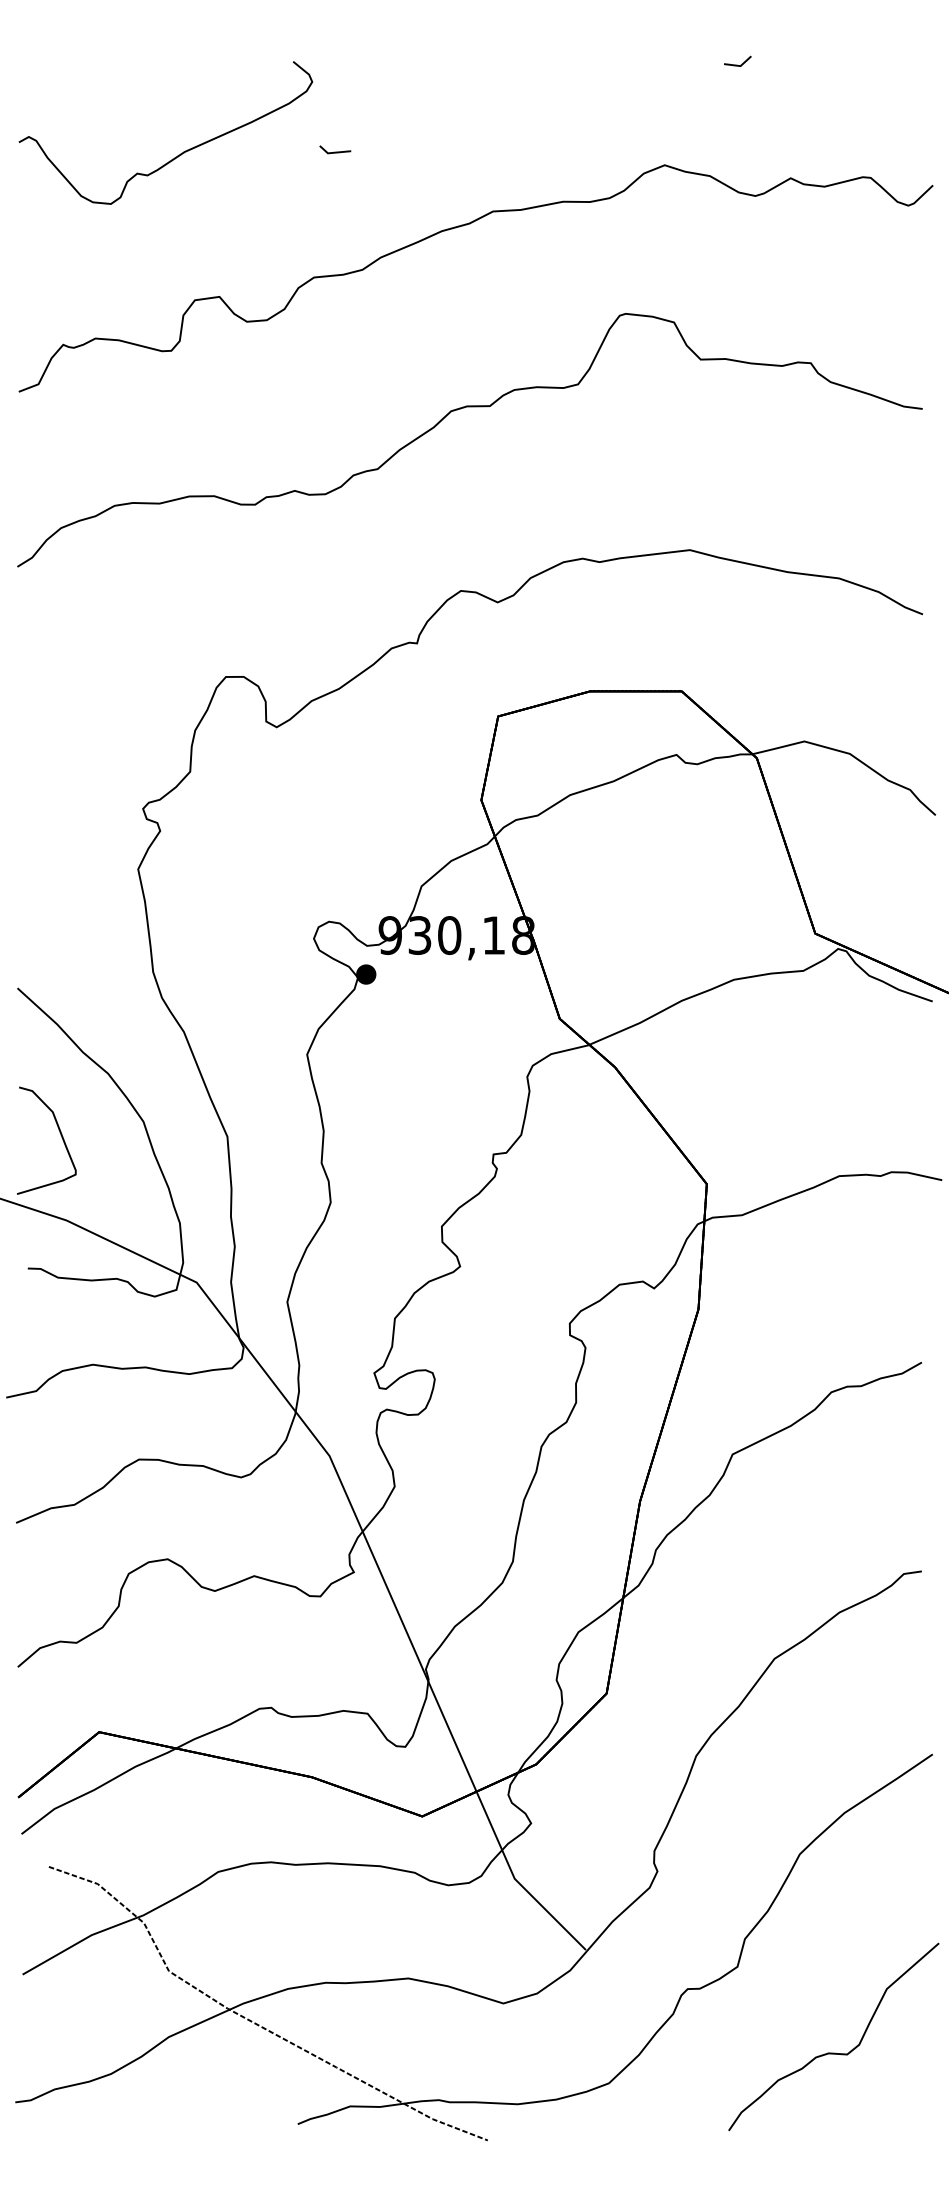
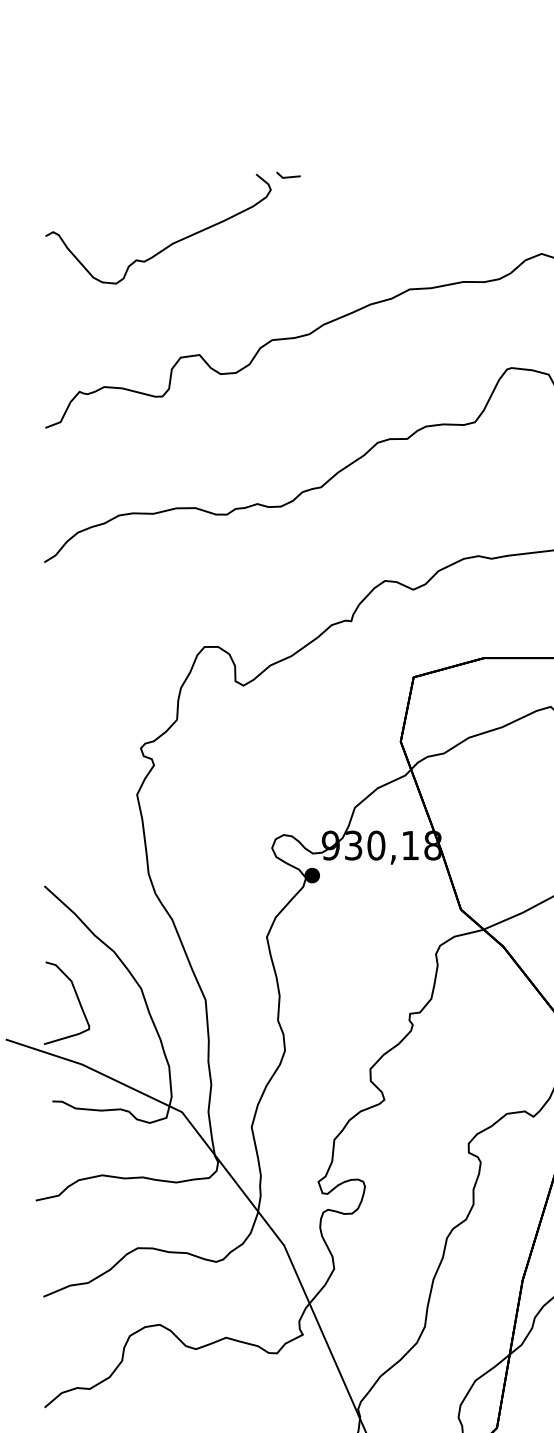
line: (335, 151) -> (288, 176), moved

